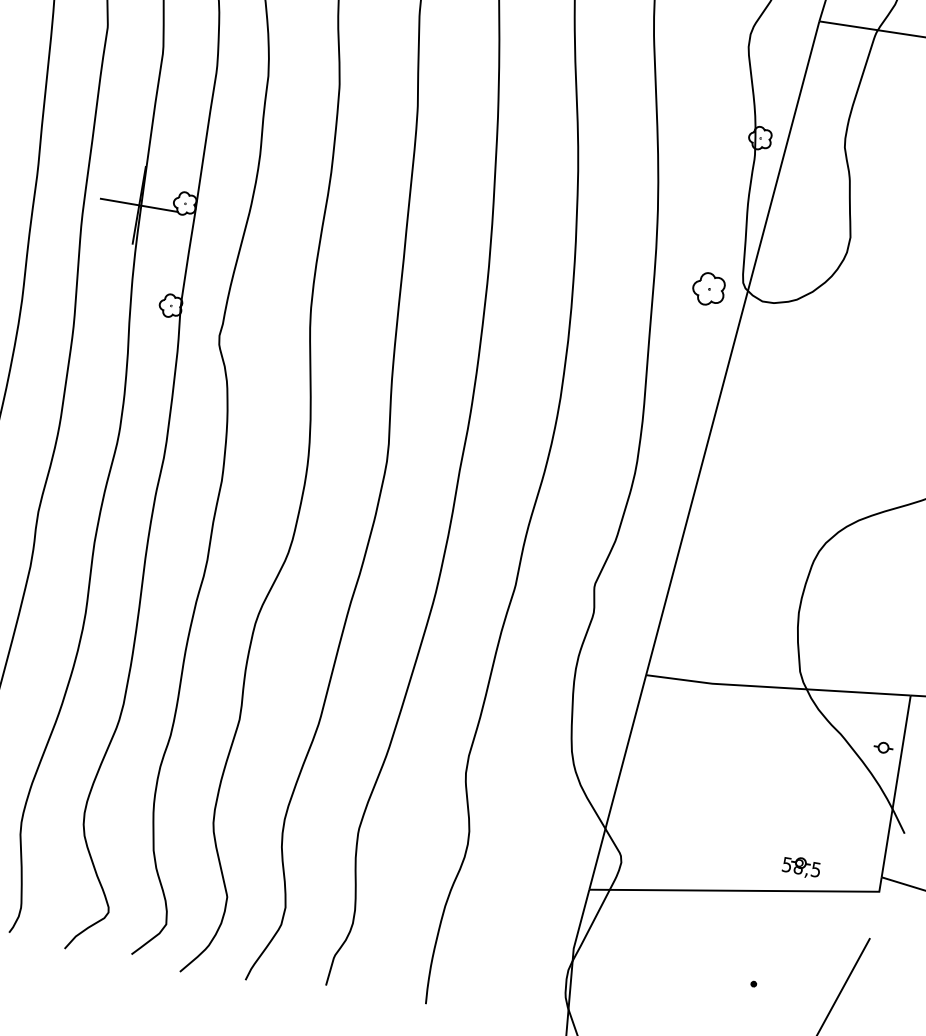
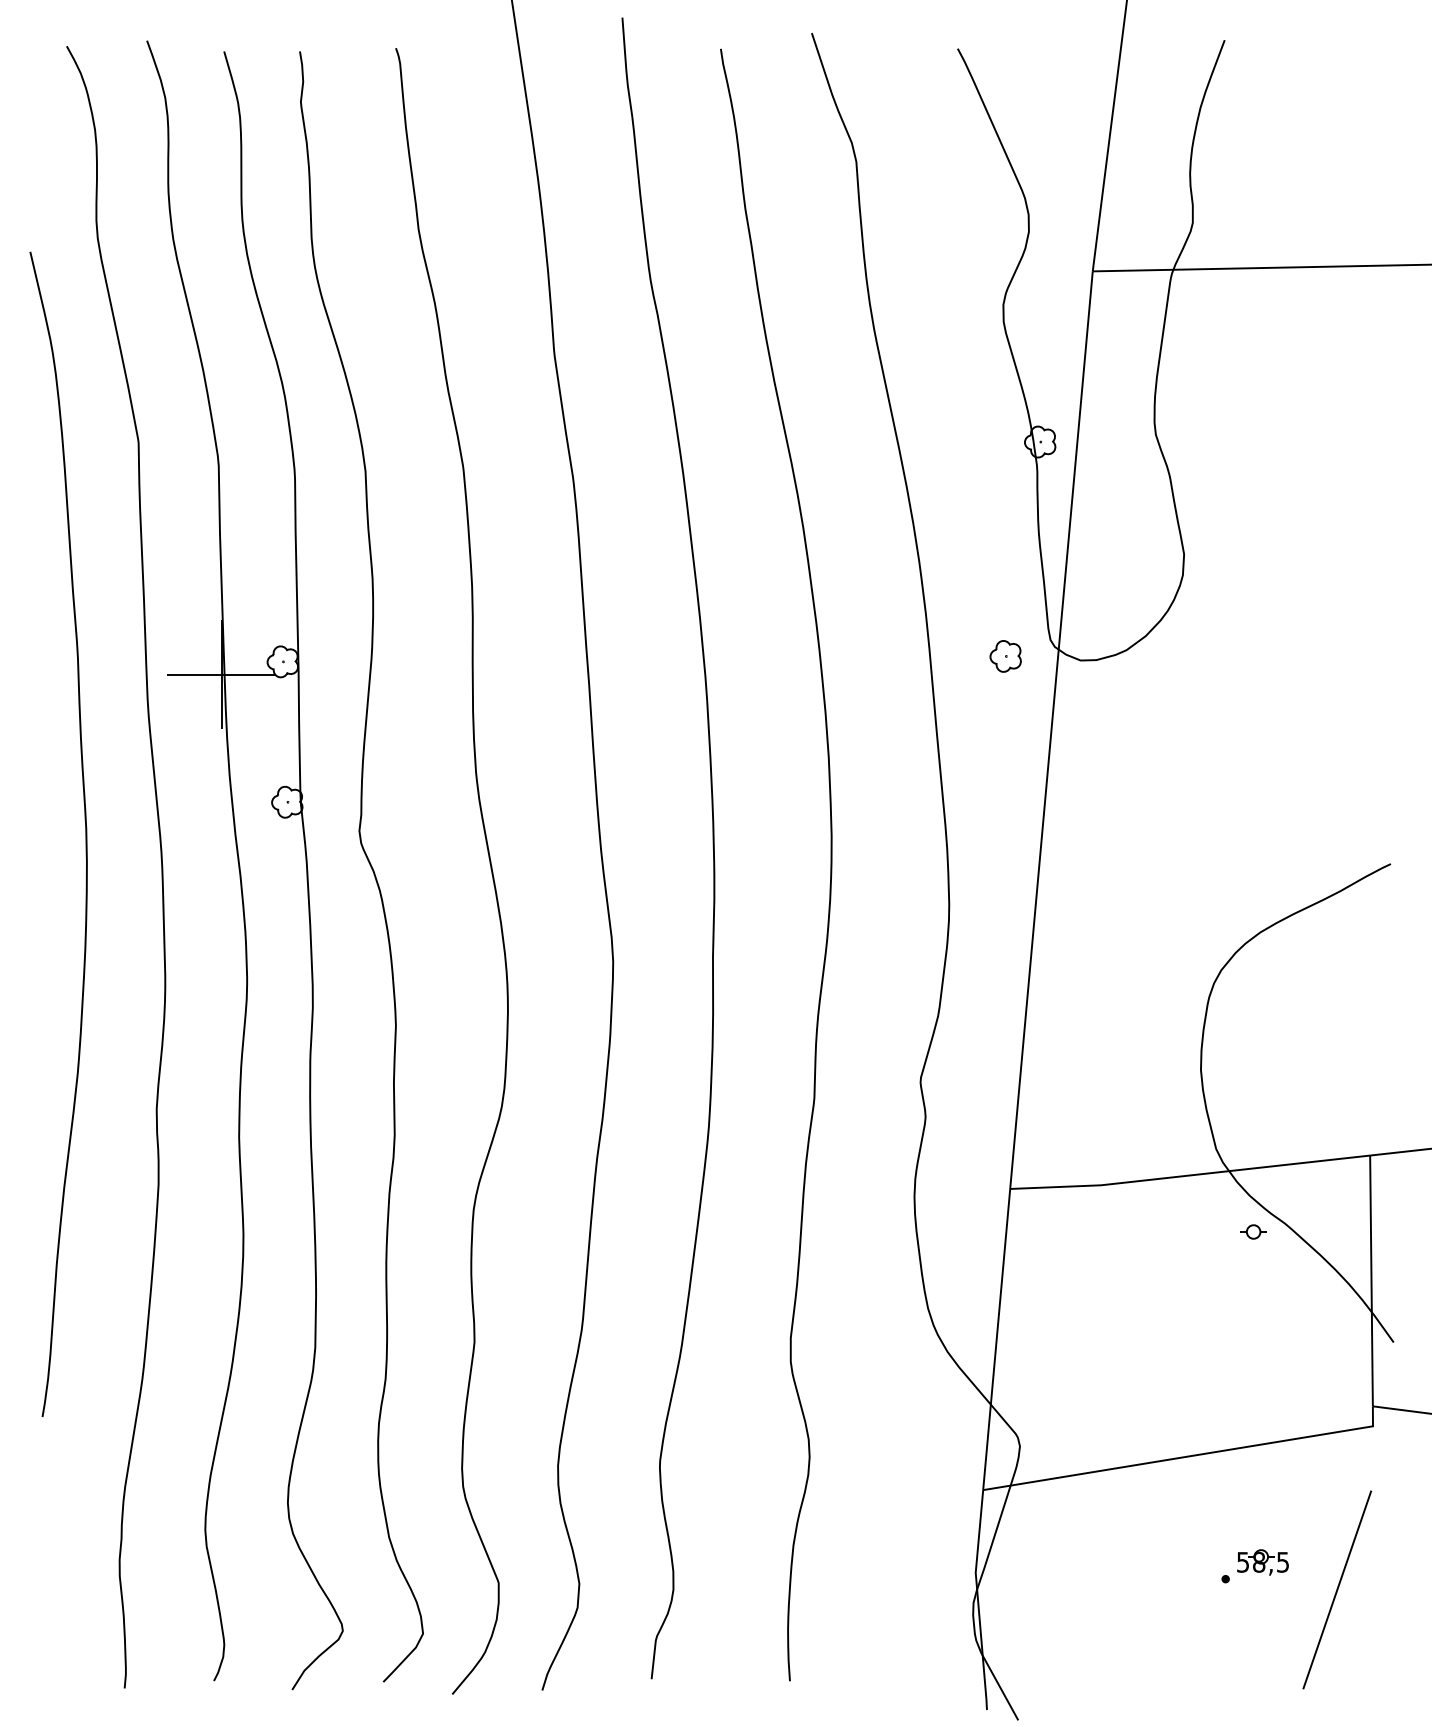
part: (708, 289) -> (1005, 656), size x0.71
part: (883, 747) -> (1253, 1231), moved
part: (801, 867) -> (1262, 1562), moved

